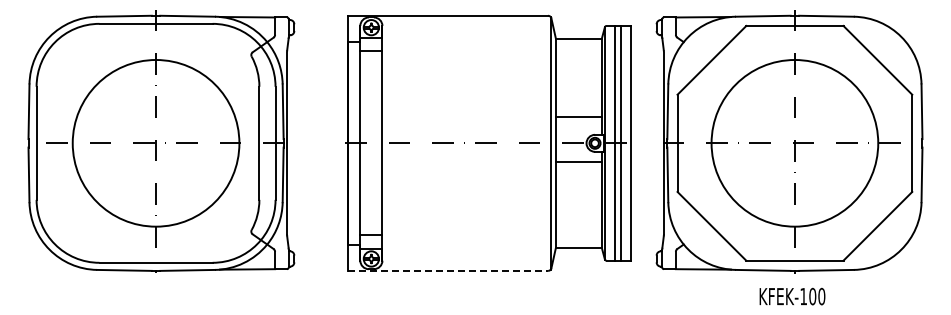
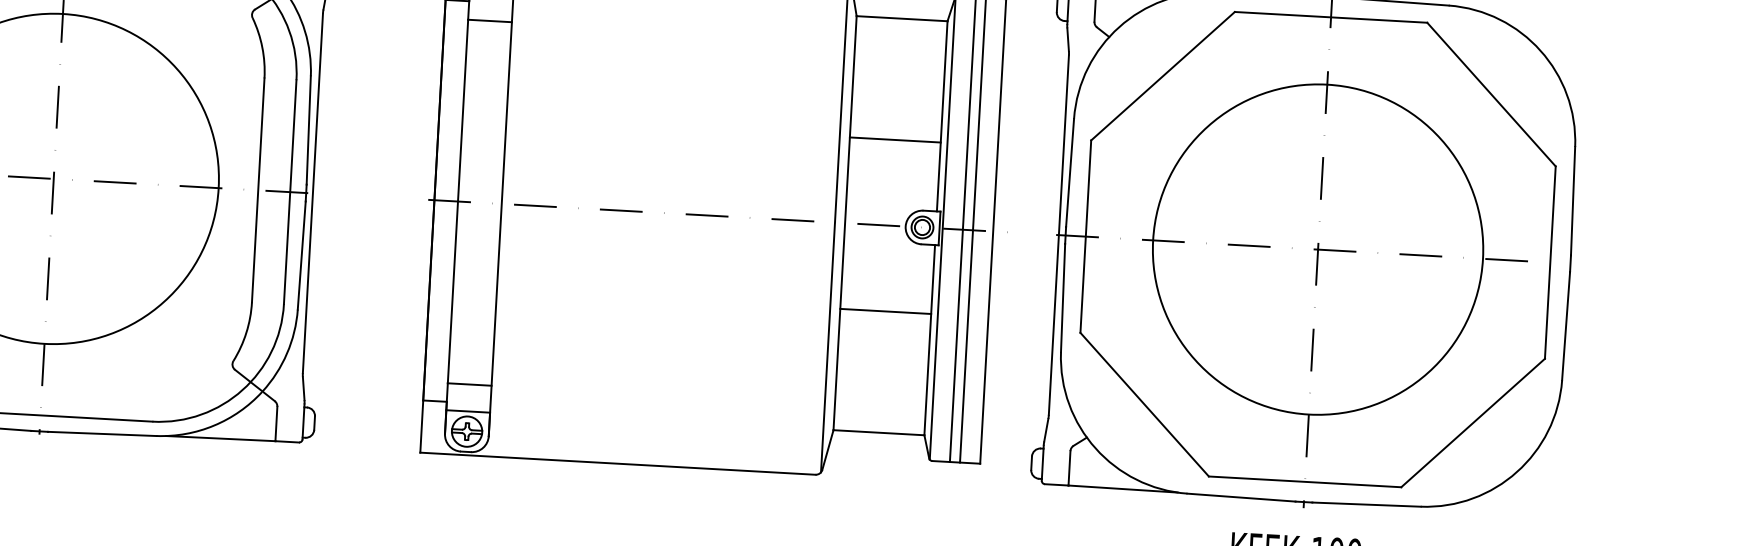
line: (578, 117) -> (894, 140), moved
line: (578, 161) -> (884, 311), moved
line: (448, 270) -> (618, 462), dashed -> solid

